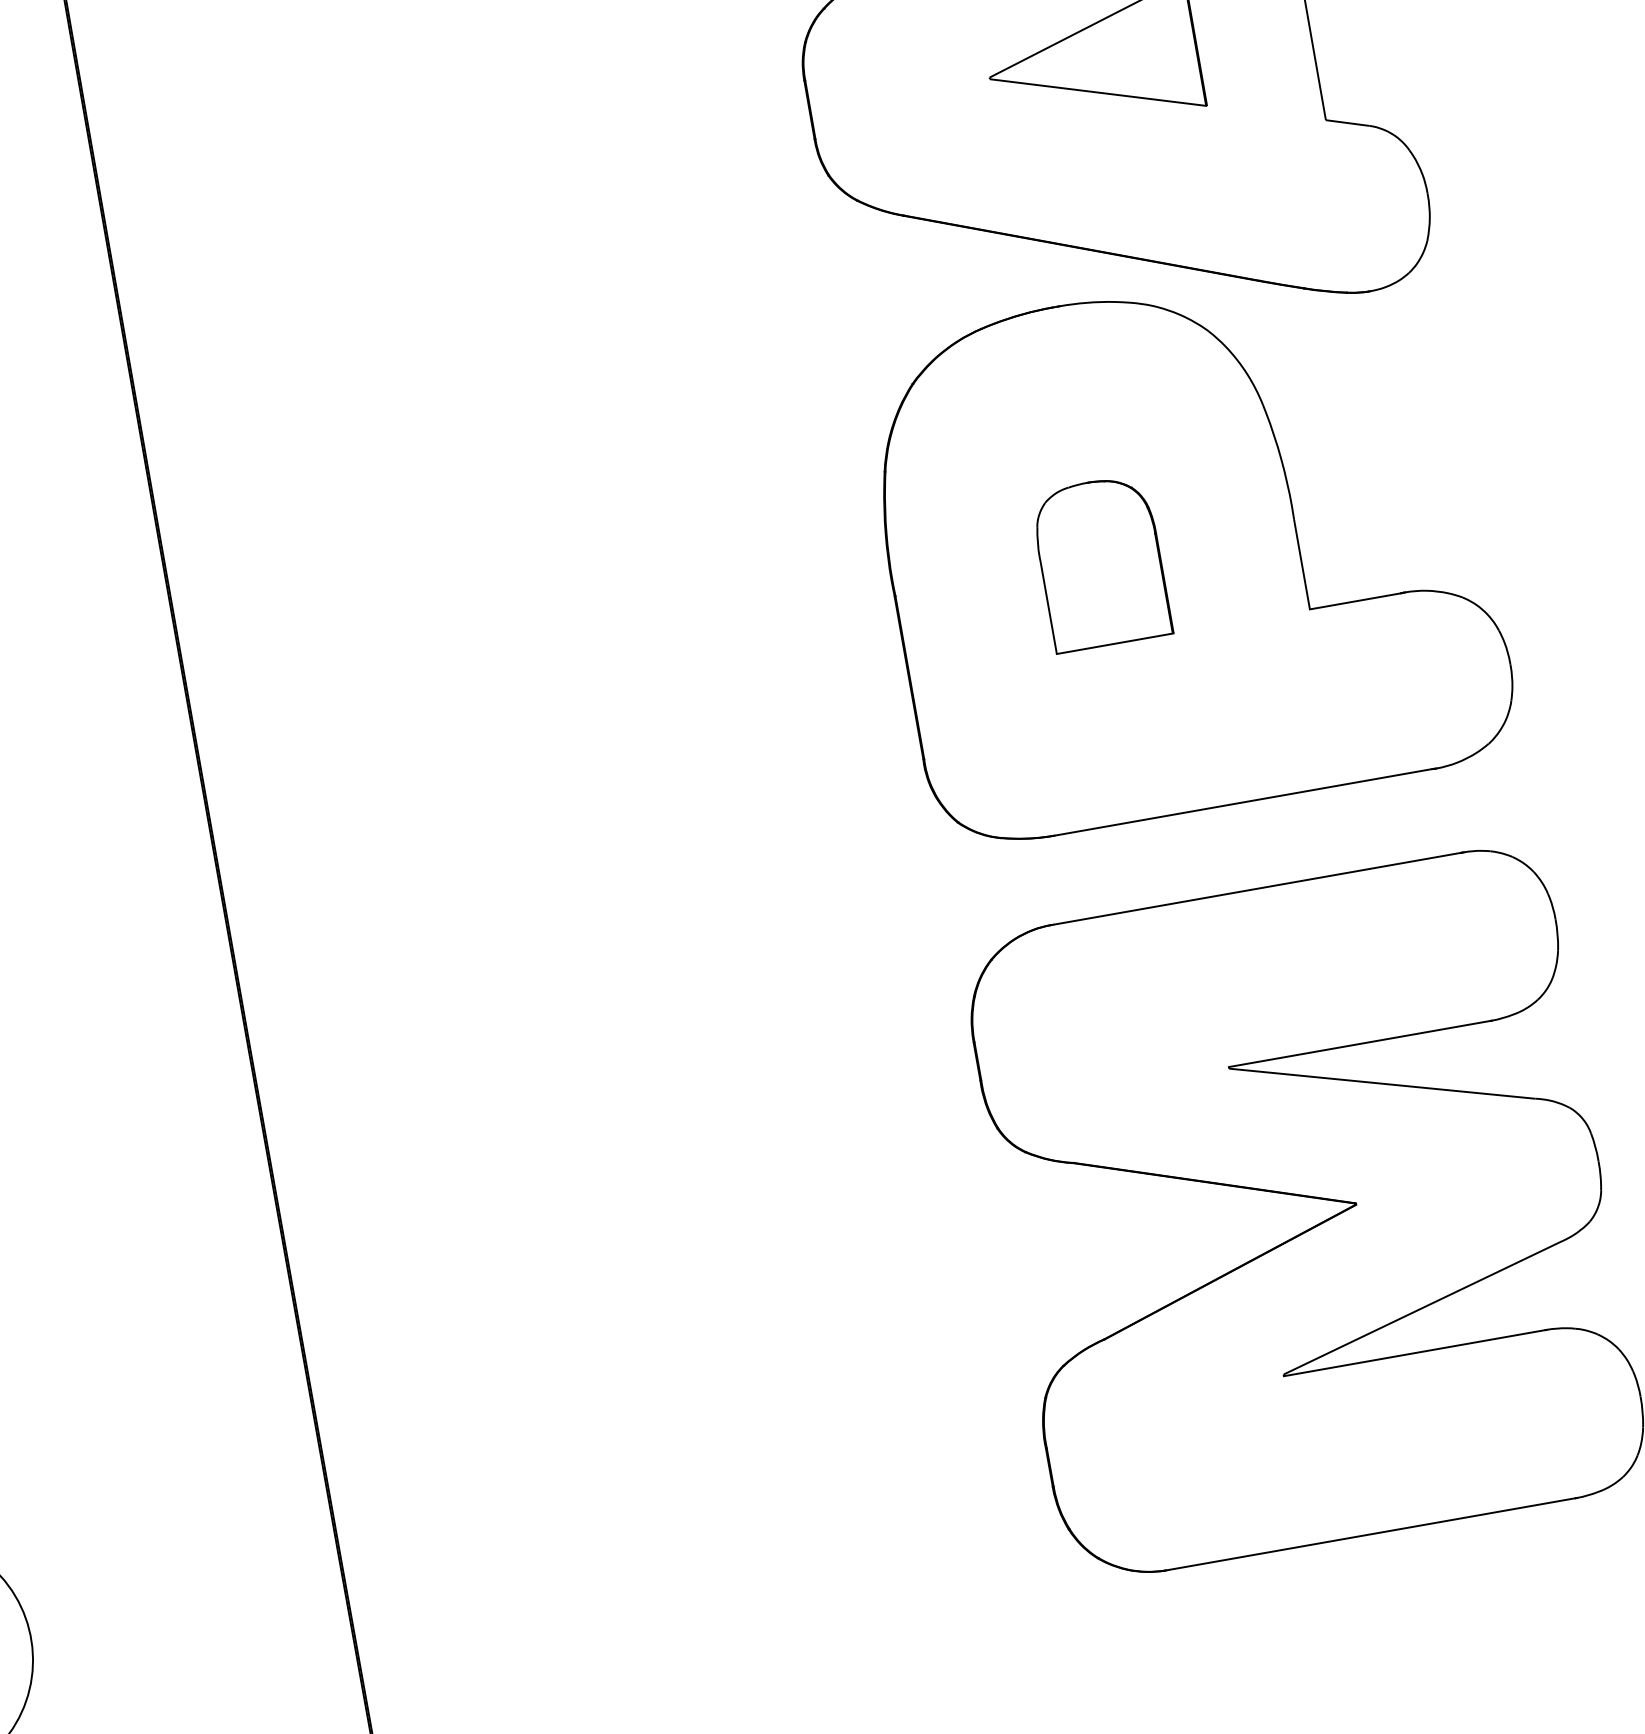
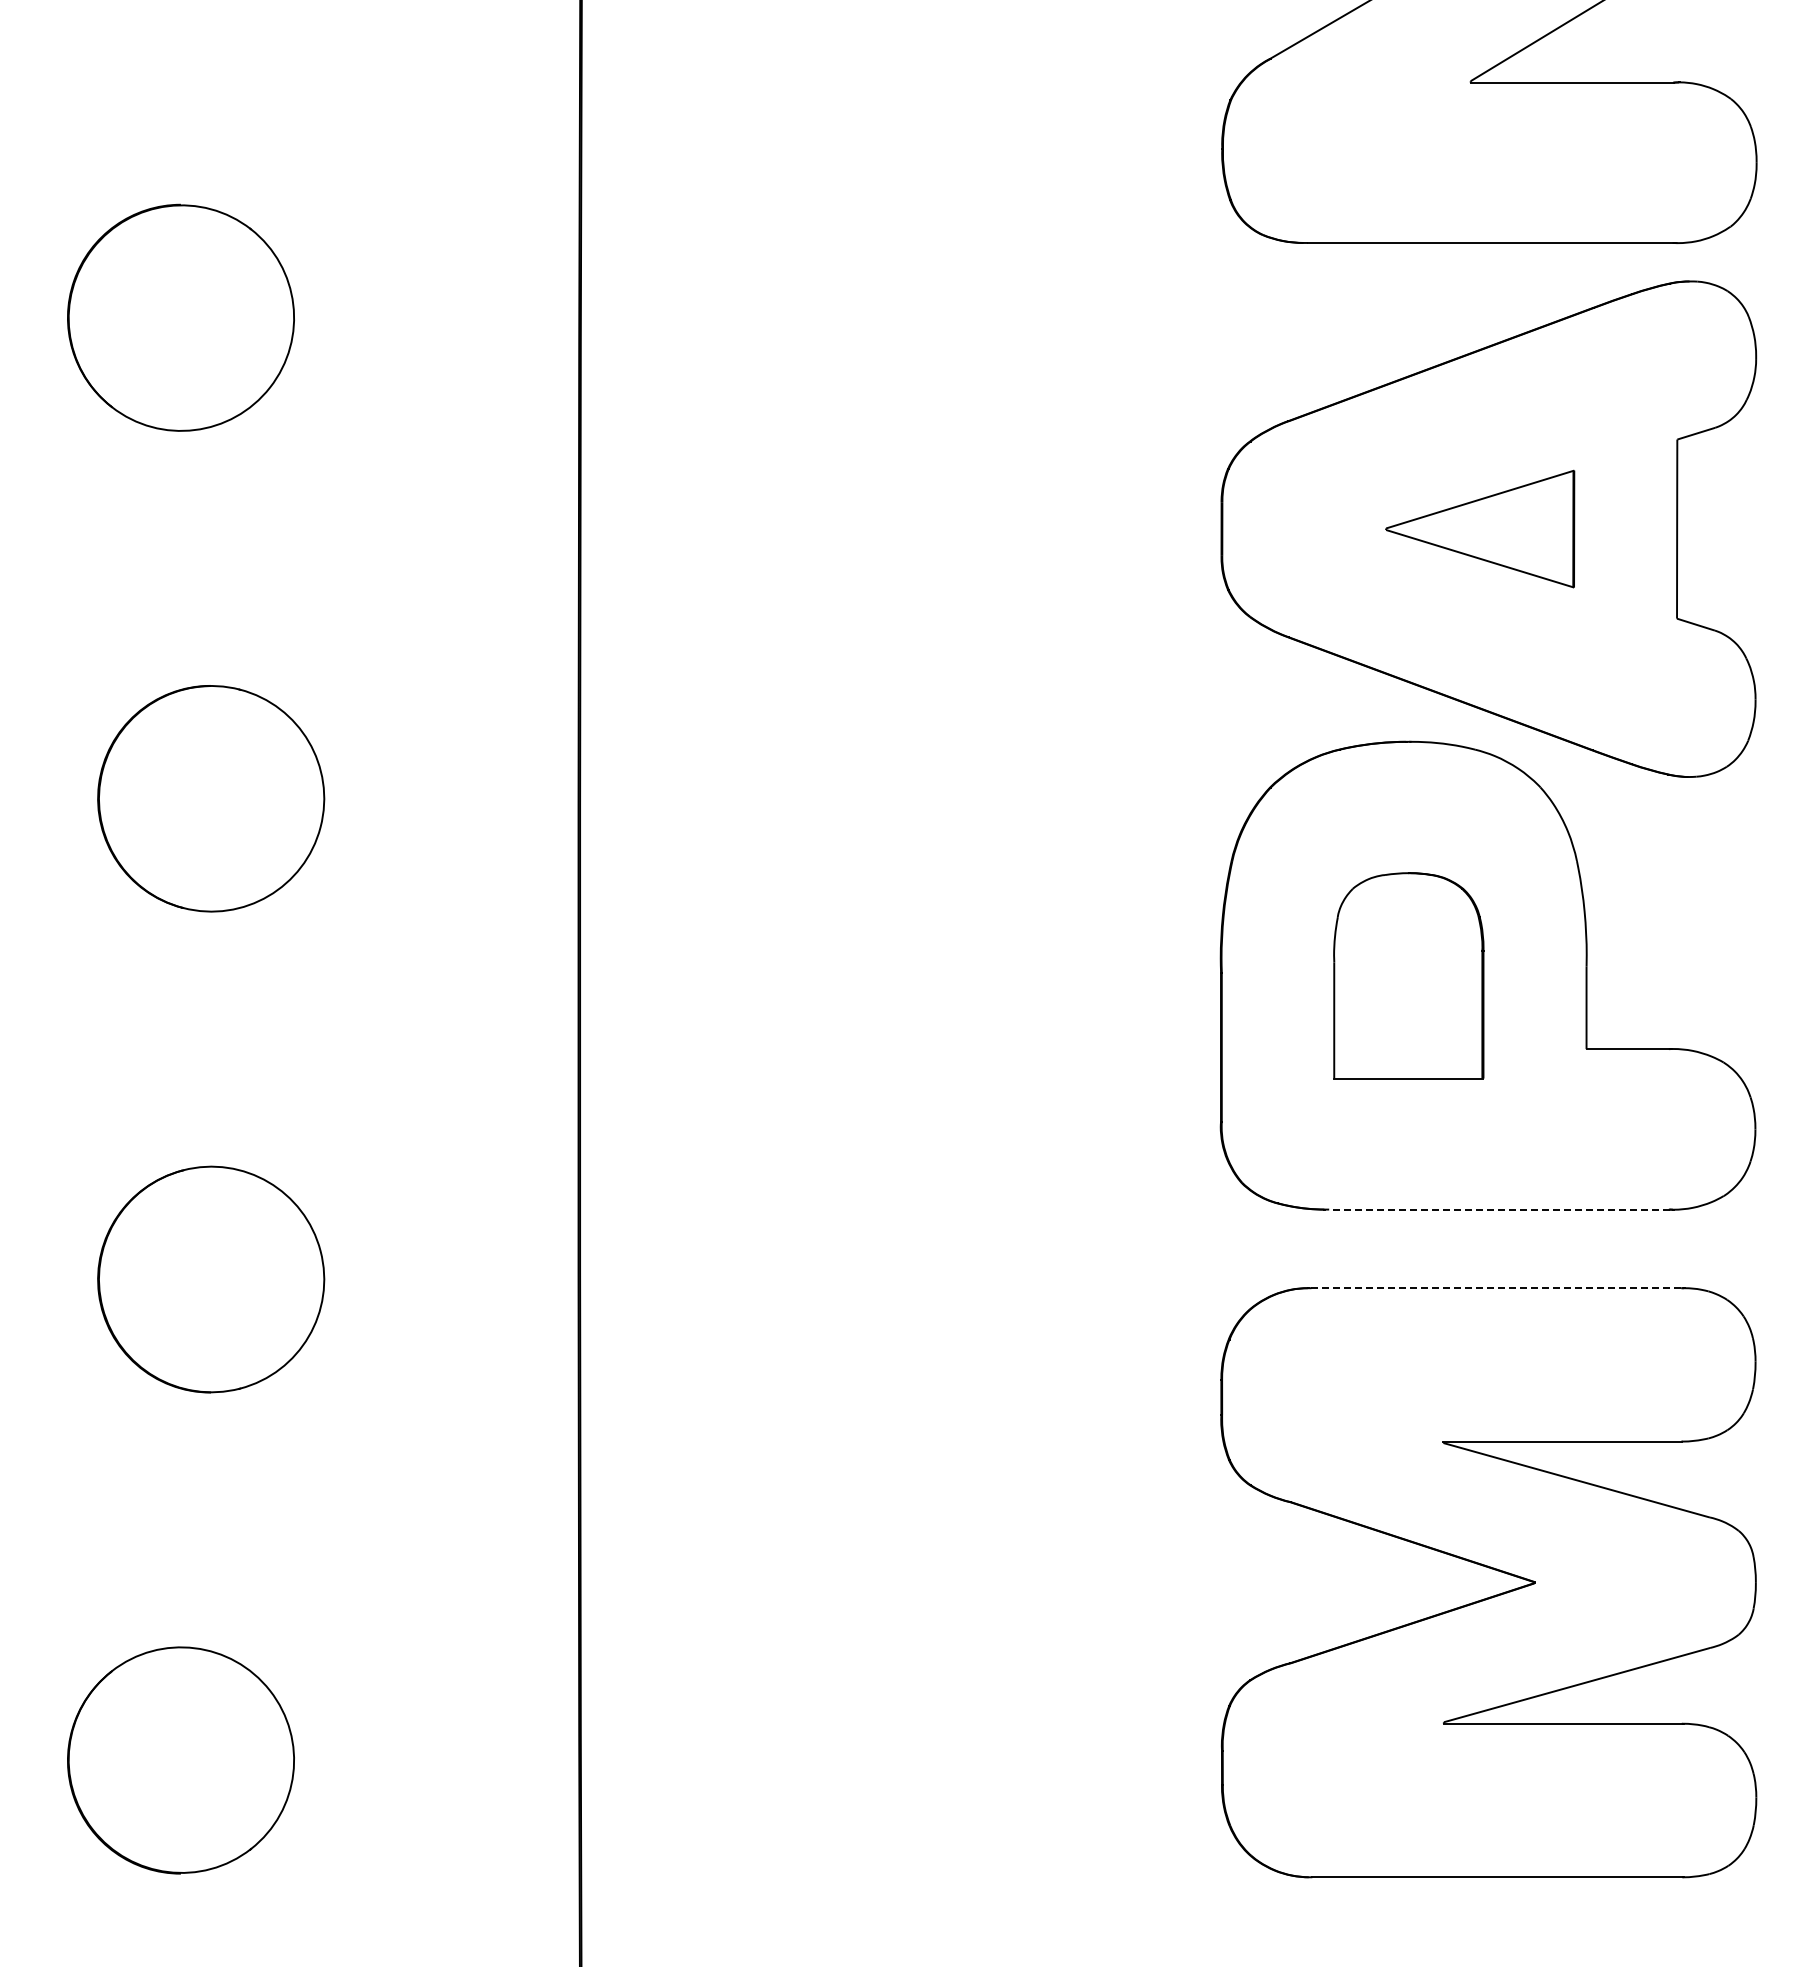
part: (1100, 563) -> (1408, 975), size x1.4
line: (1244, 802) -> (1498, 1209), solid -> dashed
line: (1258, 888) -> (1497, 1288), solid -> dashed

